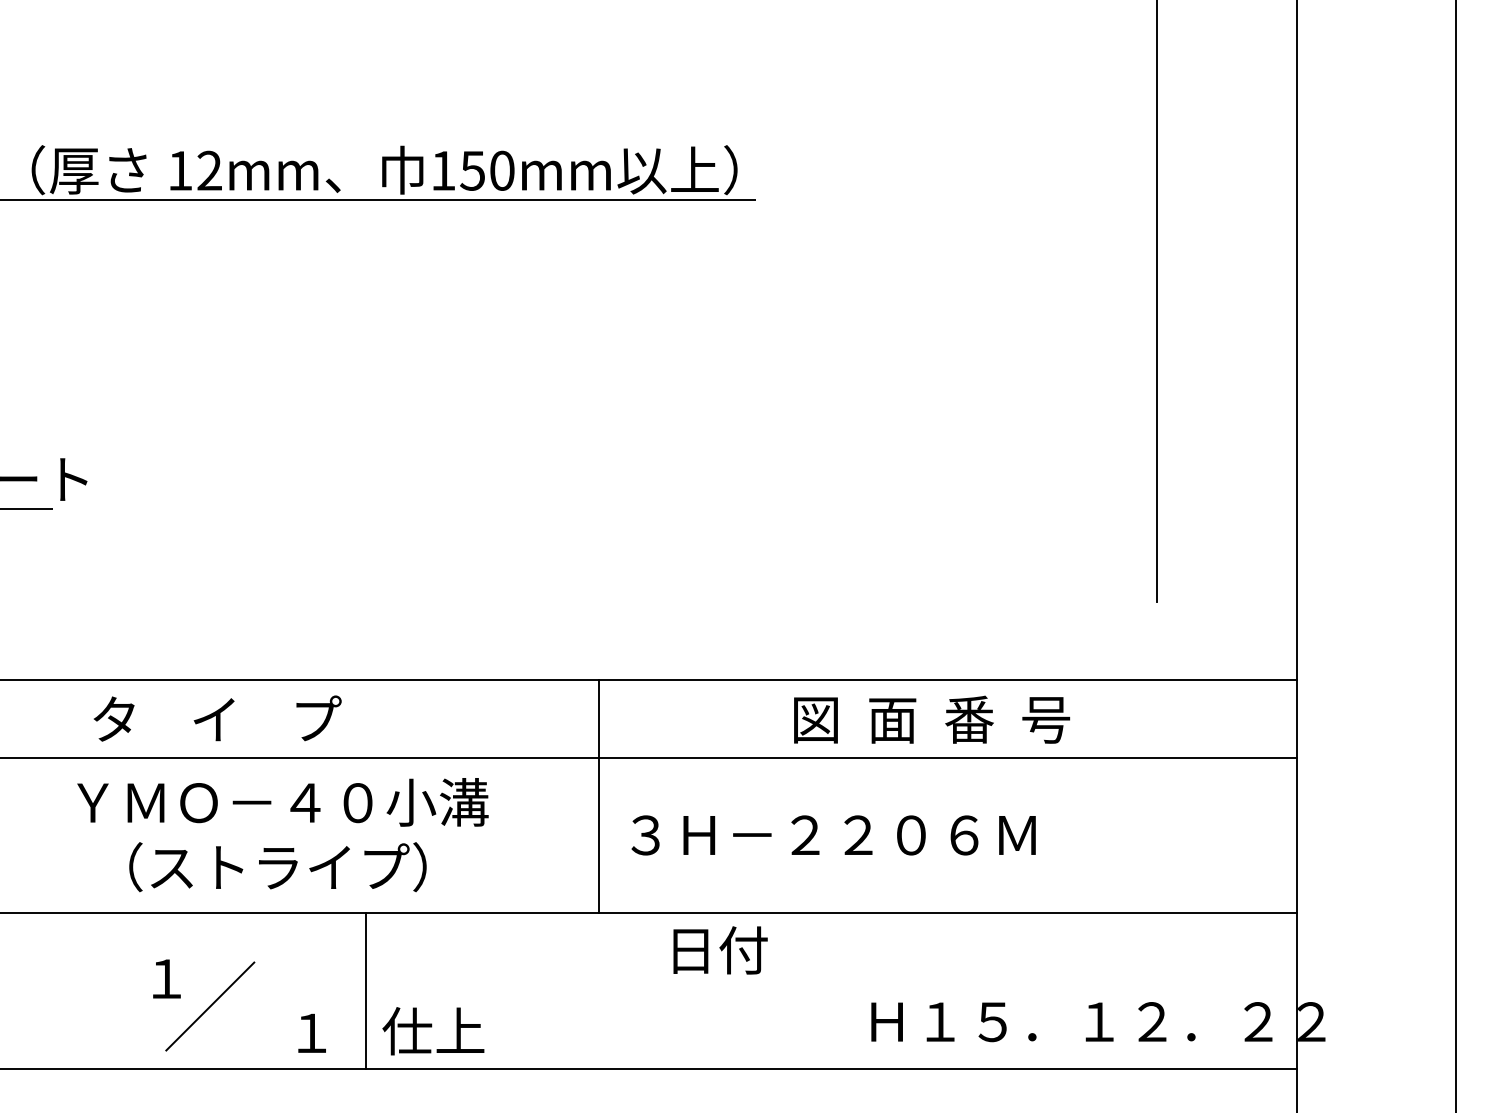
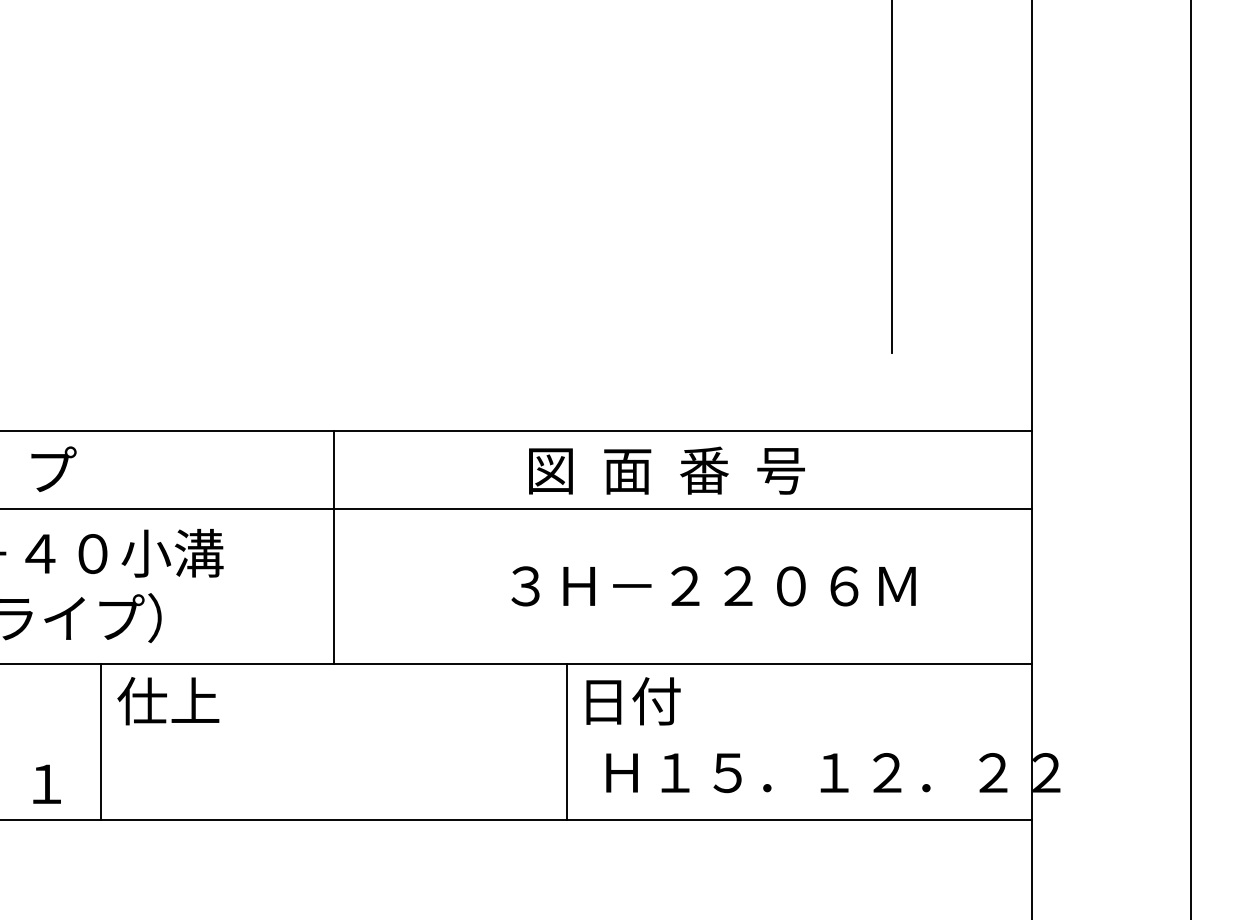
text: (833, 835) -> (713, 586), moved
text: (720, 950) -> (633, 701), moved
line: (832, 990) -> (567, 741), added
text: (433, 1031) -> (168, 701), moved

